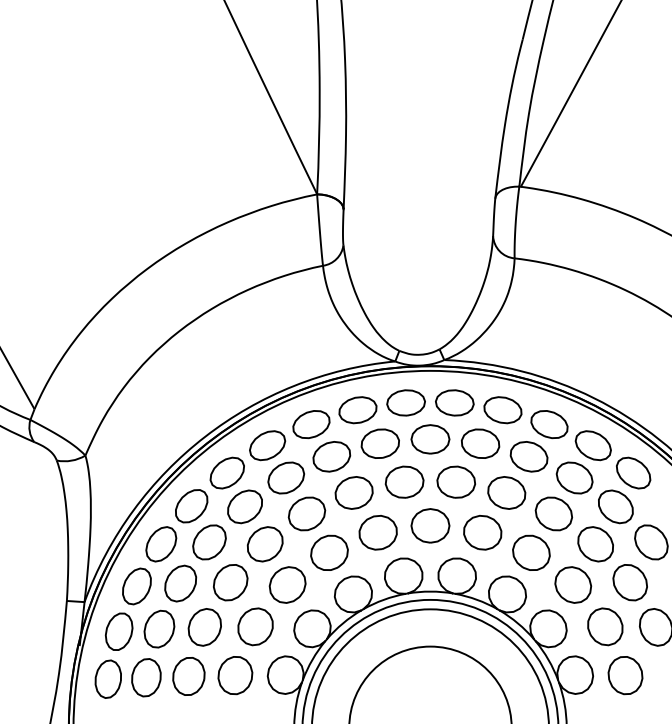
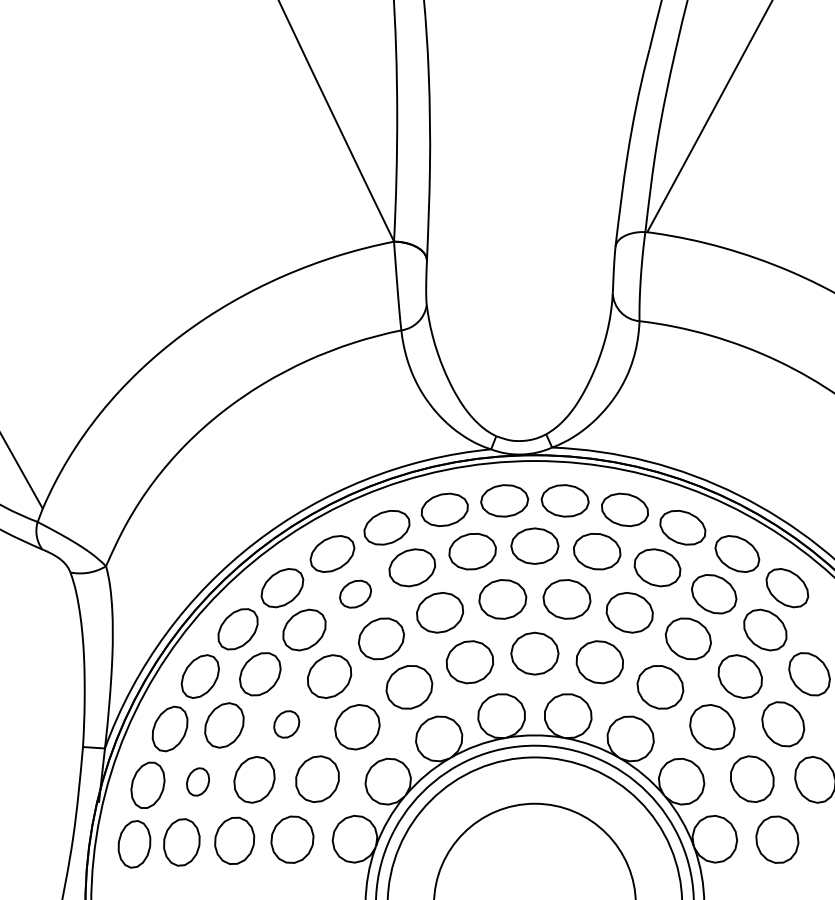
part: (285, 477) -> (354, 593), size x0.7
part: (230, 582) -> (286, 724), size x0.6
part: (159, 628) -> (198, 781), size x0.6

